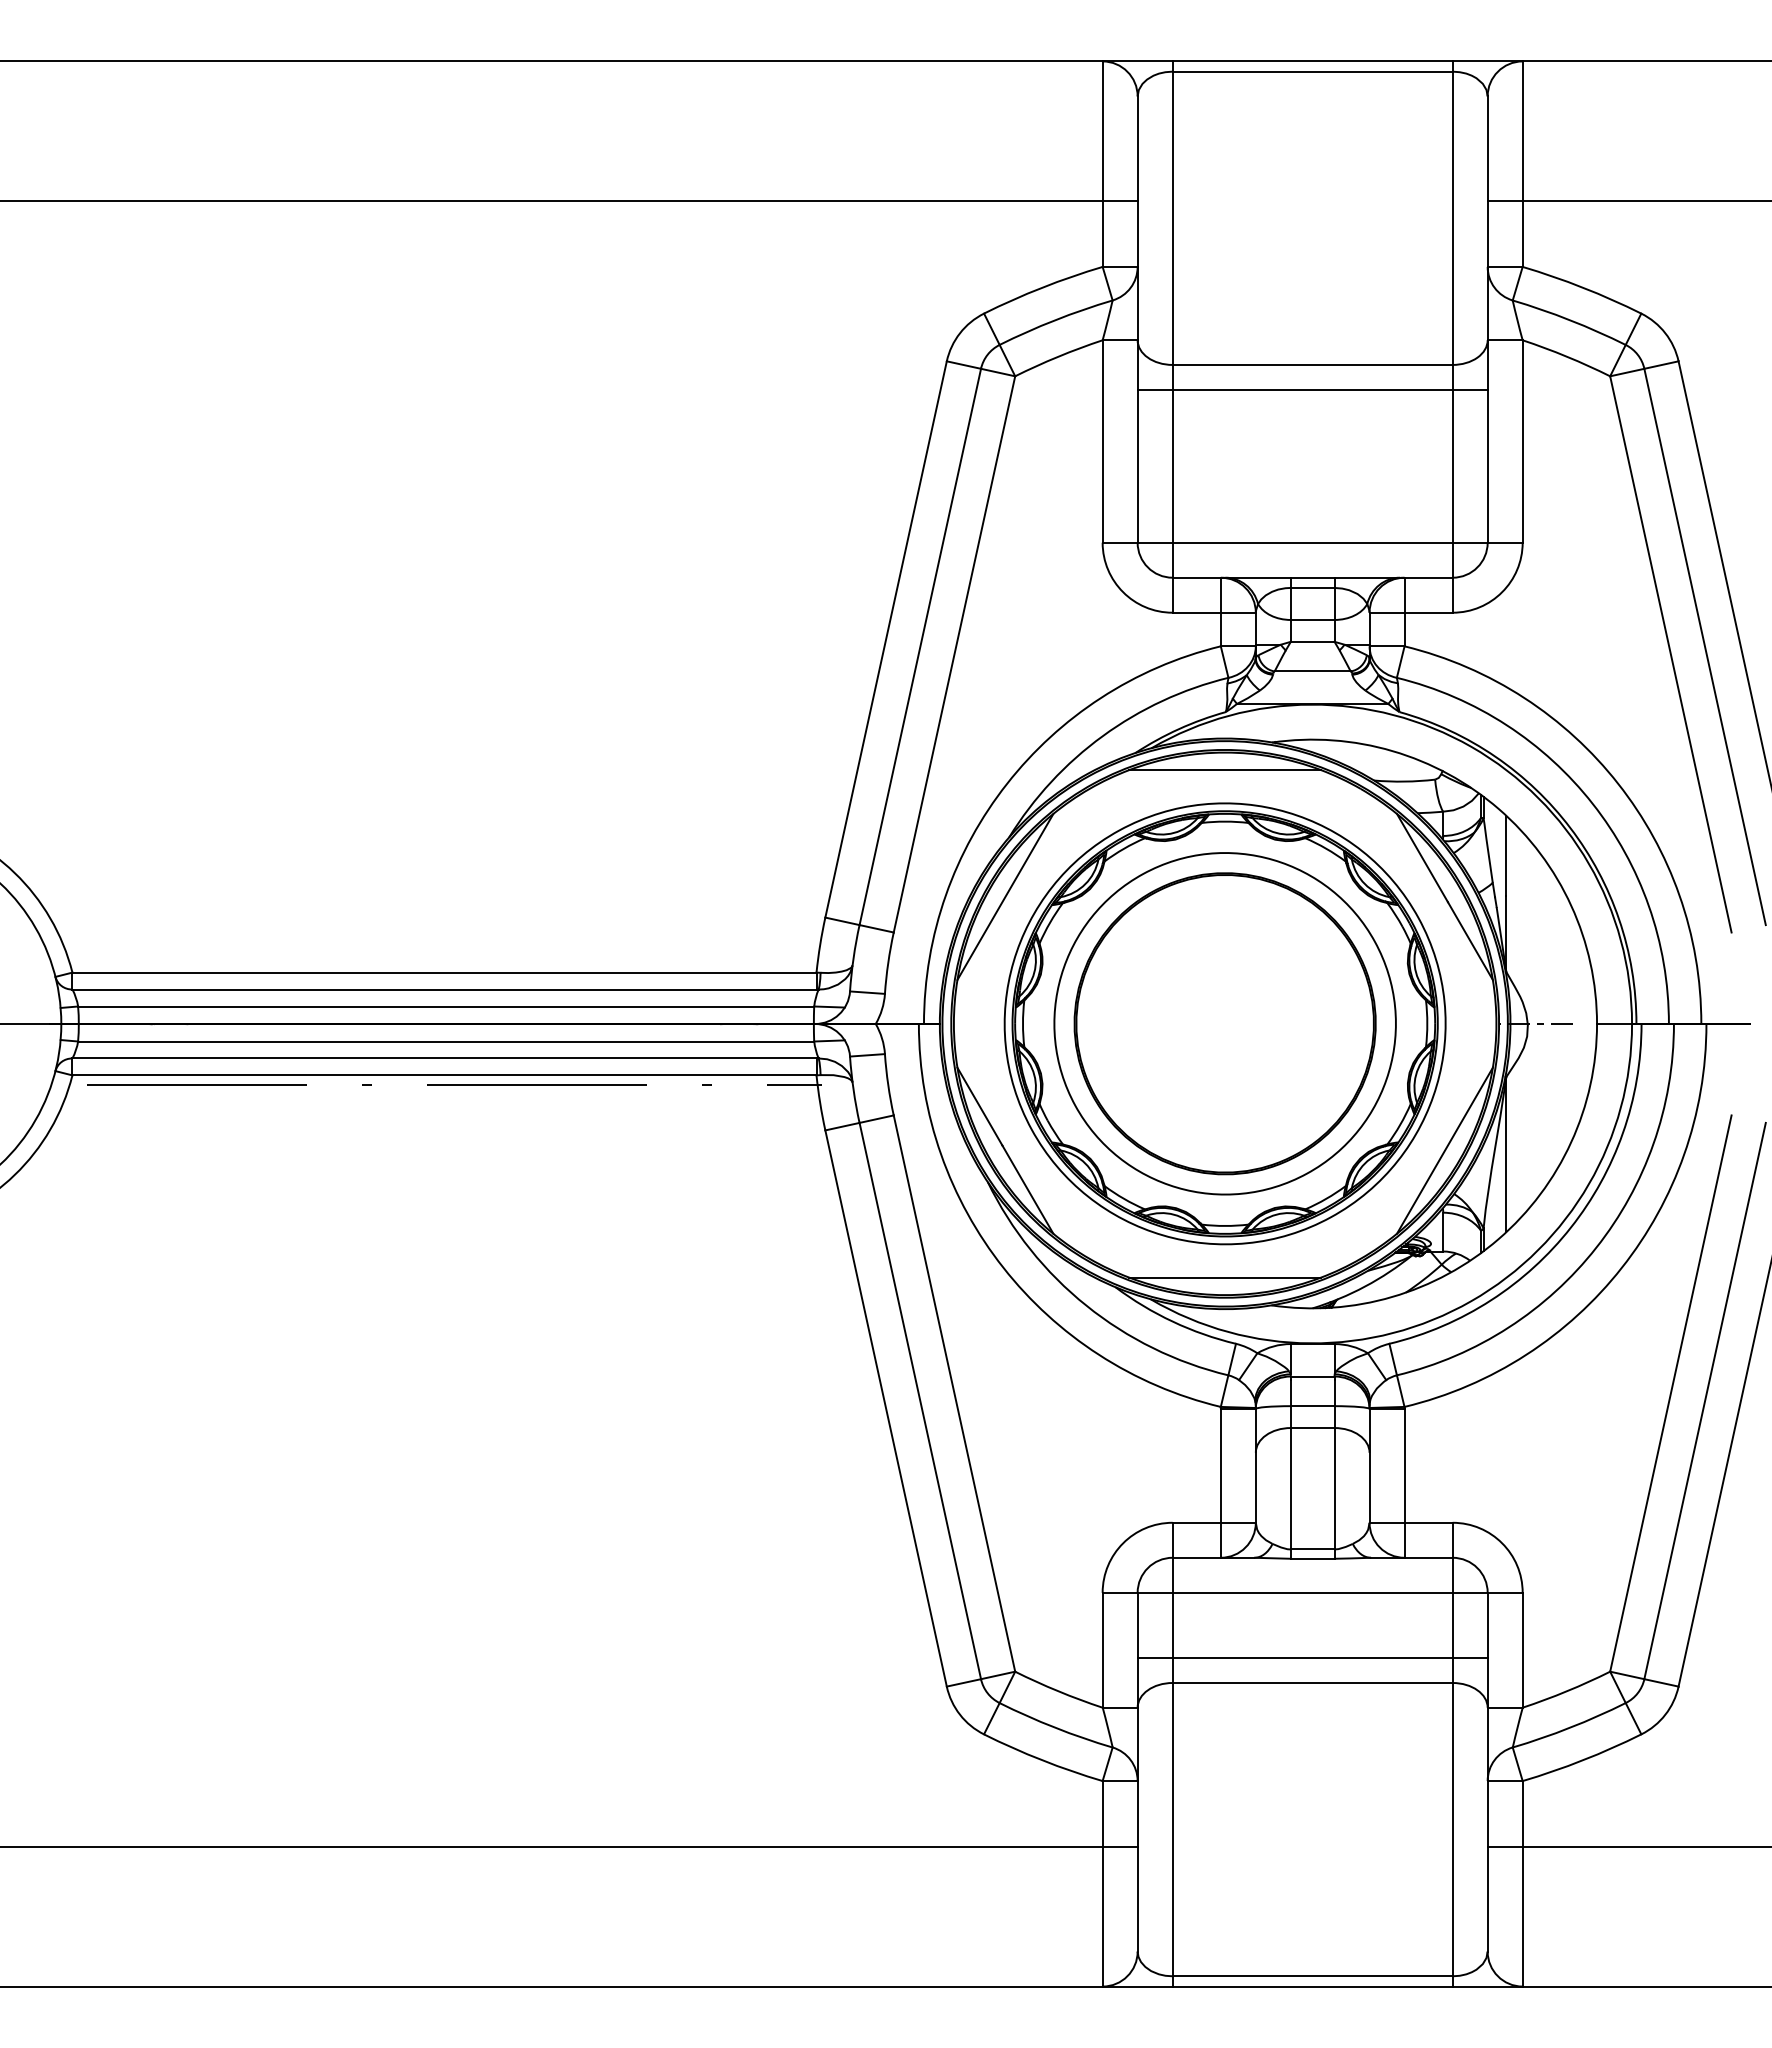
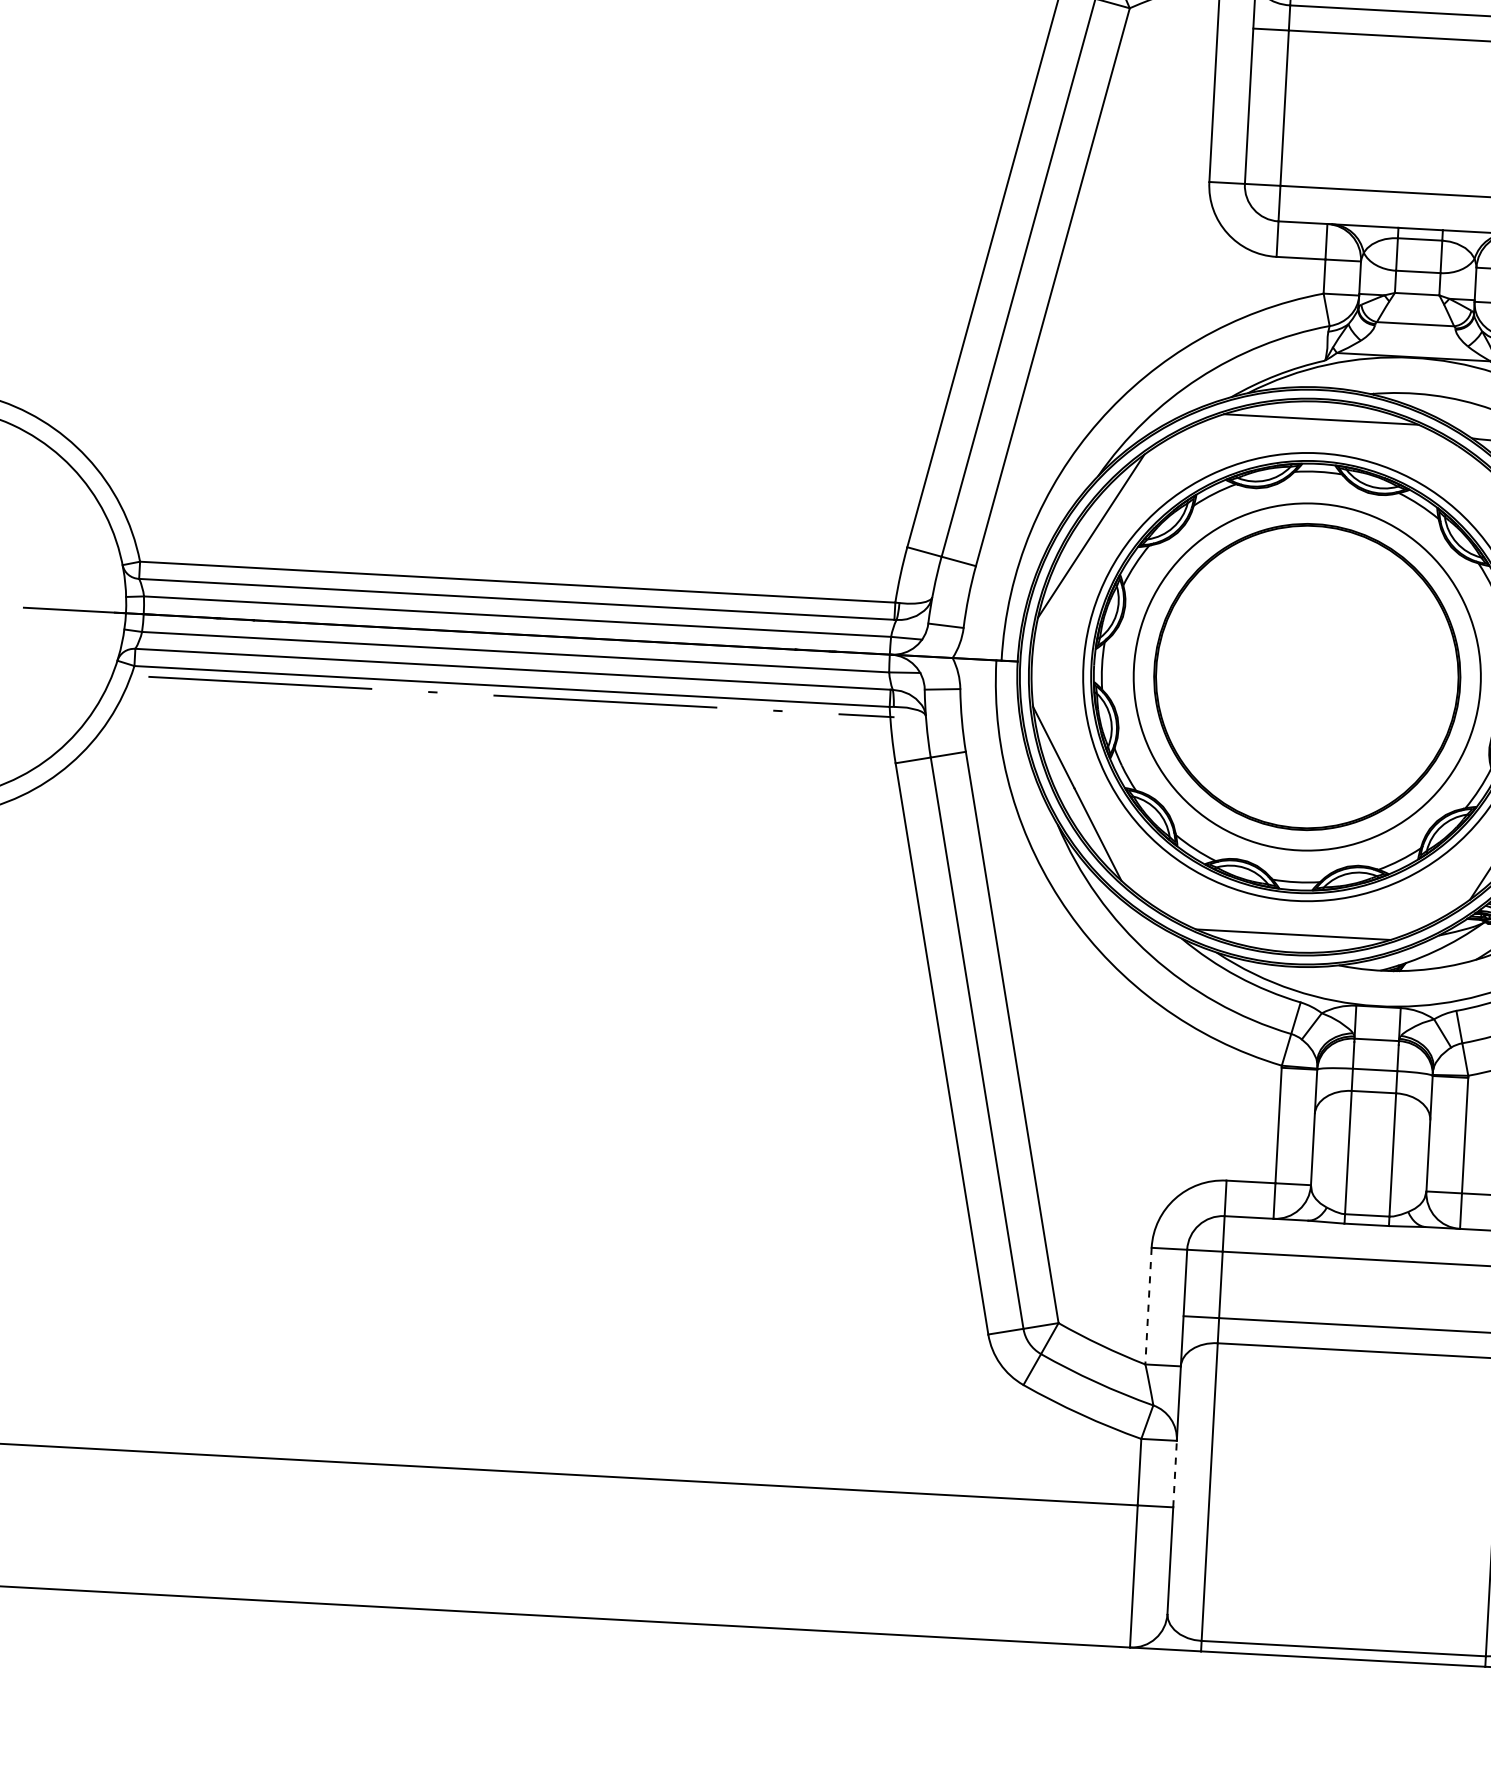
line: (1102, 1650) -> (1148, 1306), solid -> dashed
line: (1137, 1813) -> (1174, 1473), solid -> dashed

